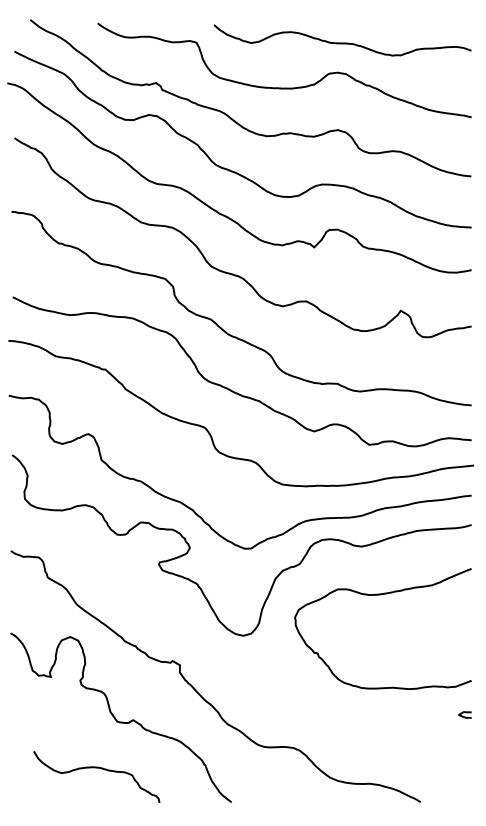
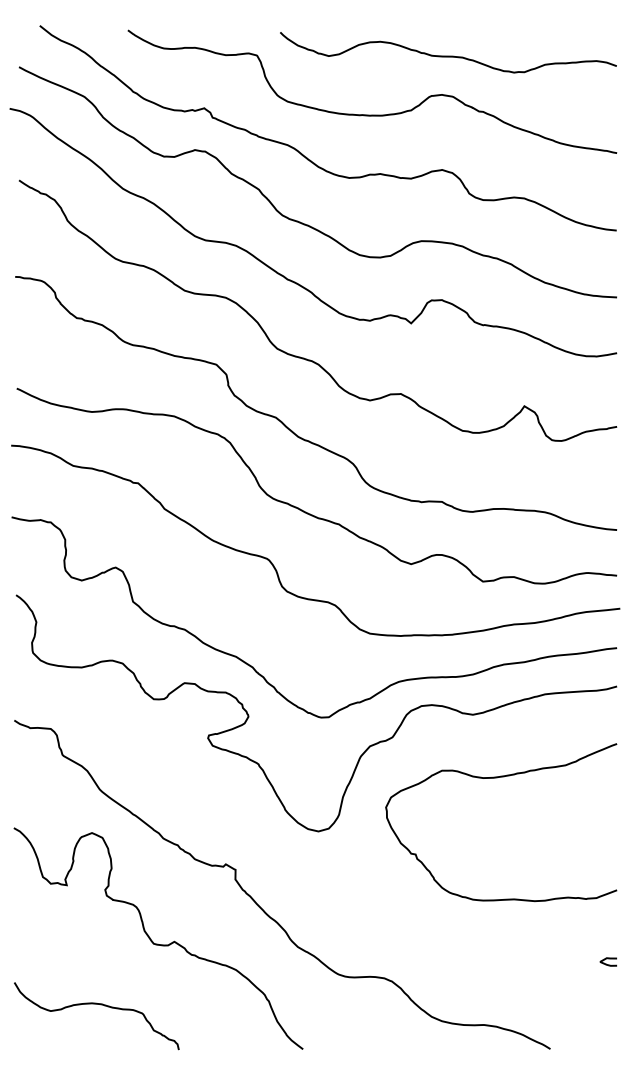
curve: (464, 713) -> (607, 959), moved
curve: (99, 768) -> (100, 1005), moved

